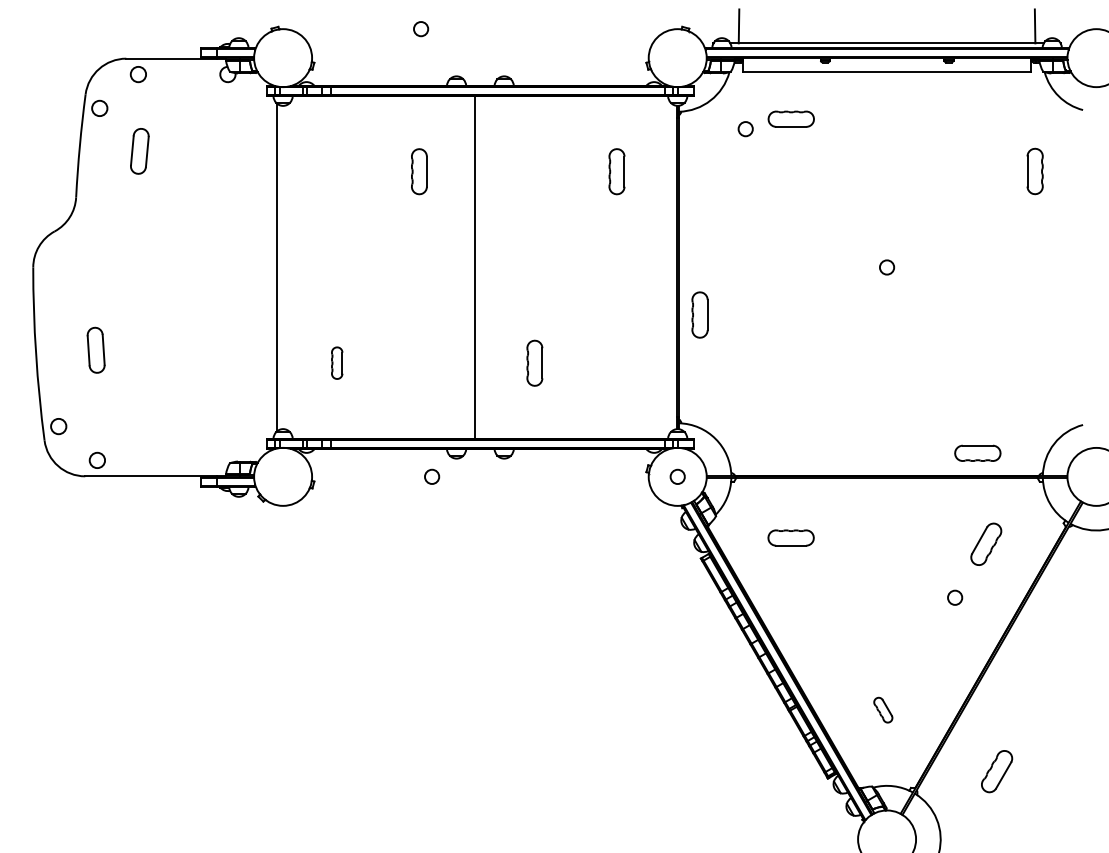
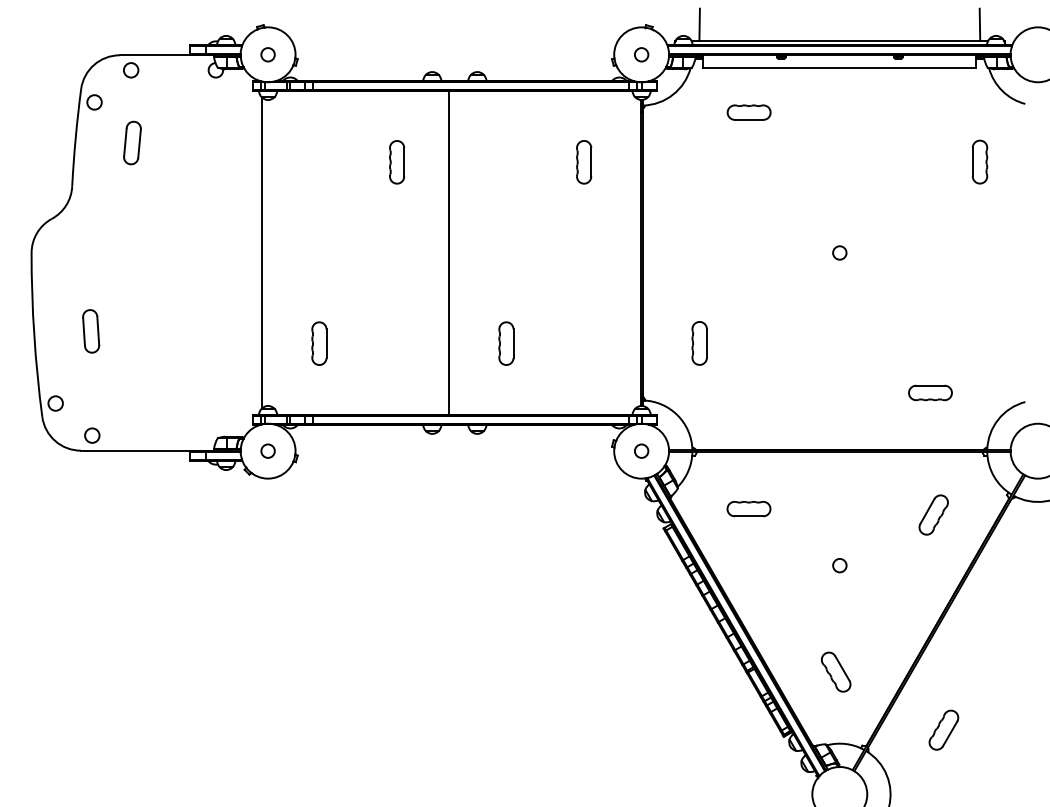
circle: (421, 29) -> (268, 55), moved
circle: (745, 129) -> (641, 55), moved
part: (699, 314) -> (699, 342), moved
part: (336, 362) -> (318, 342), size x1.43
part: (977, 452) -> (930, 392), moved
circle: (432, 476) -> (268, 450), moved
circle: (955, 597) -> (840, 565), moved
part: (883, 709) -> (836, 671), size x1.67

